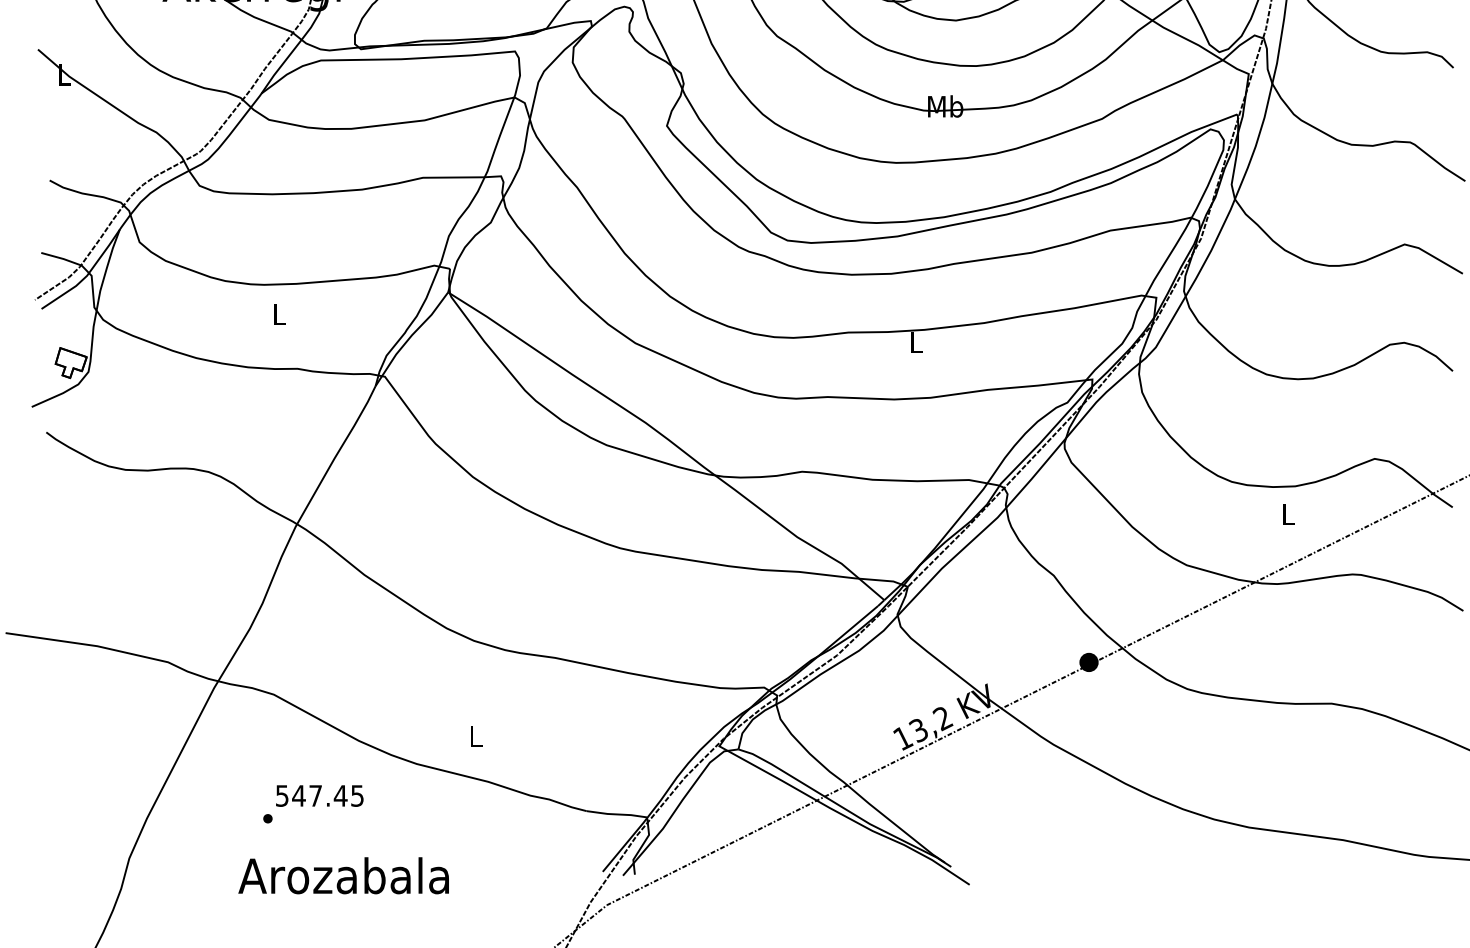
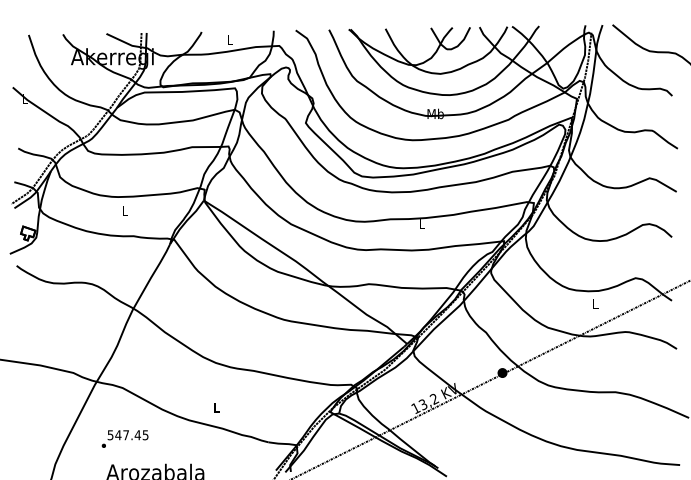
text: (312, 802) -> (124, 438), moved

